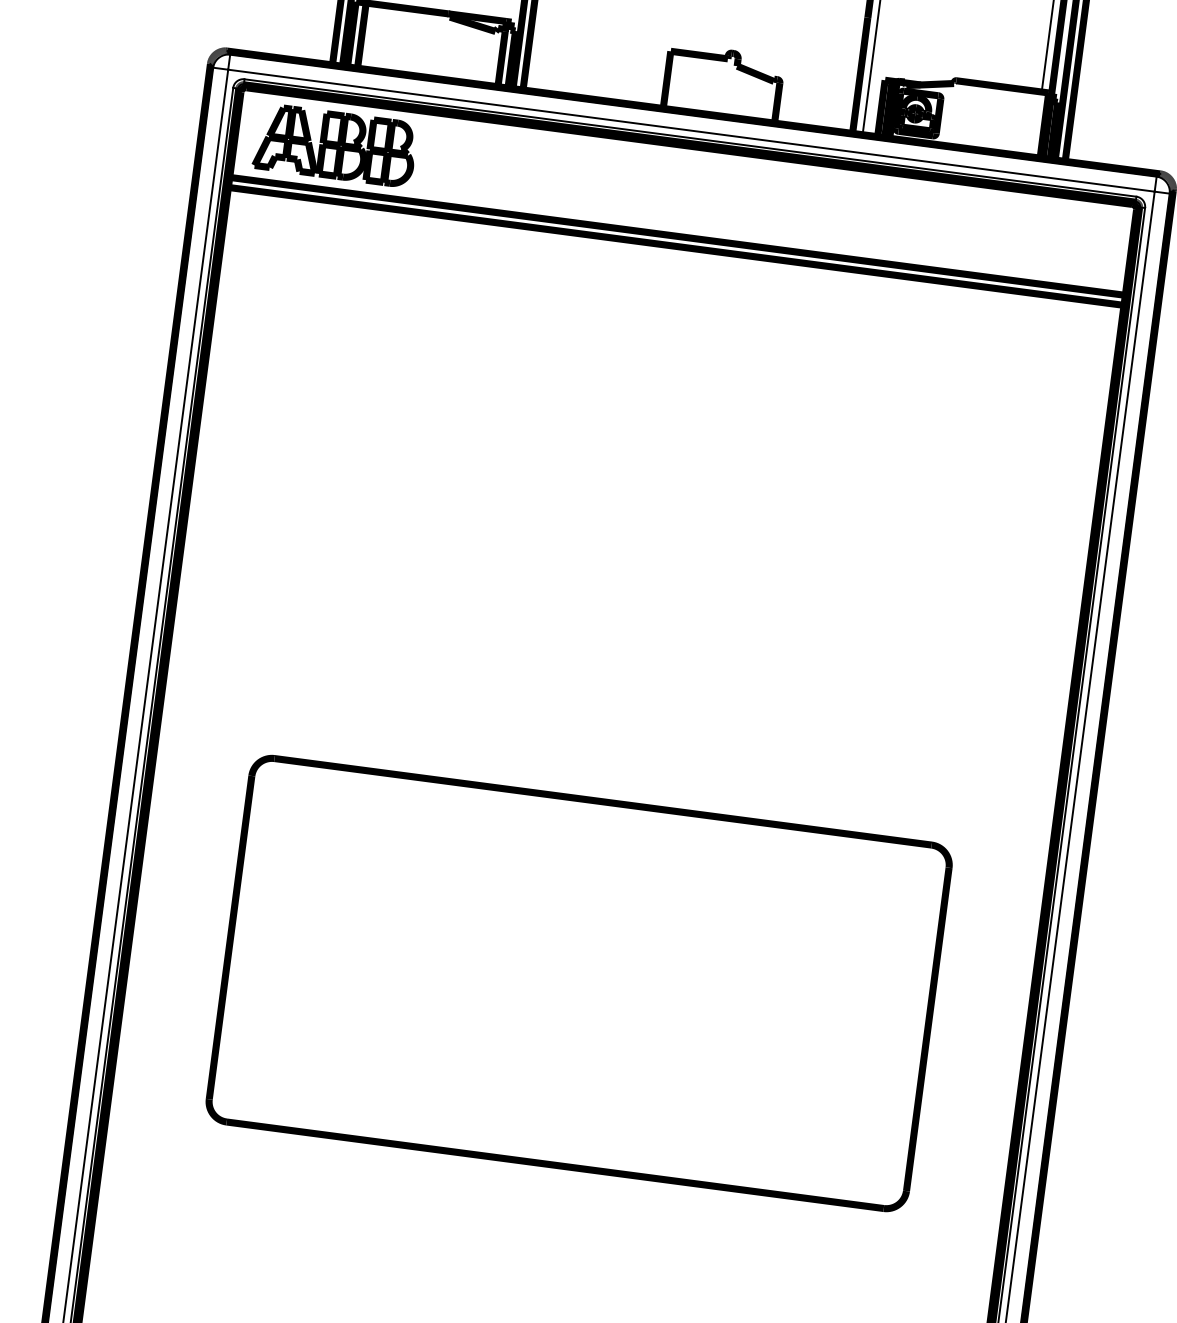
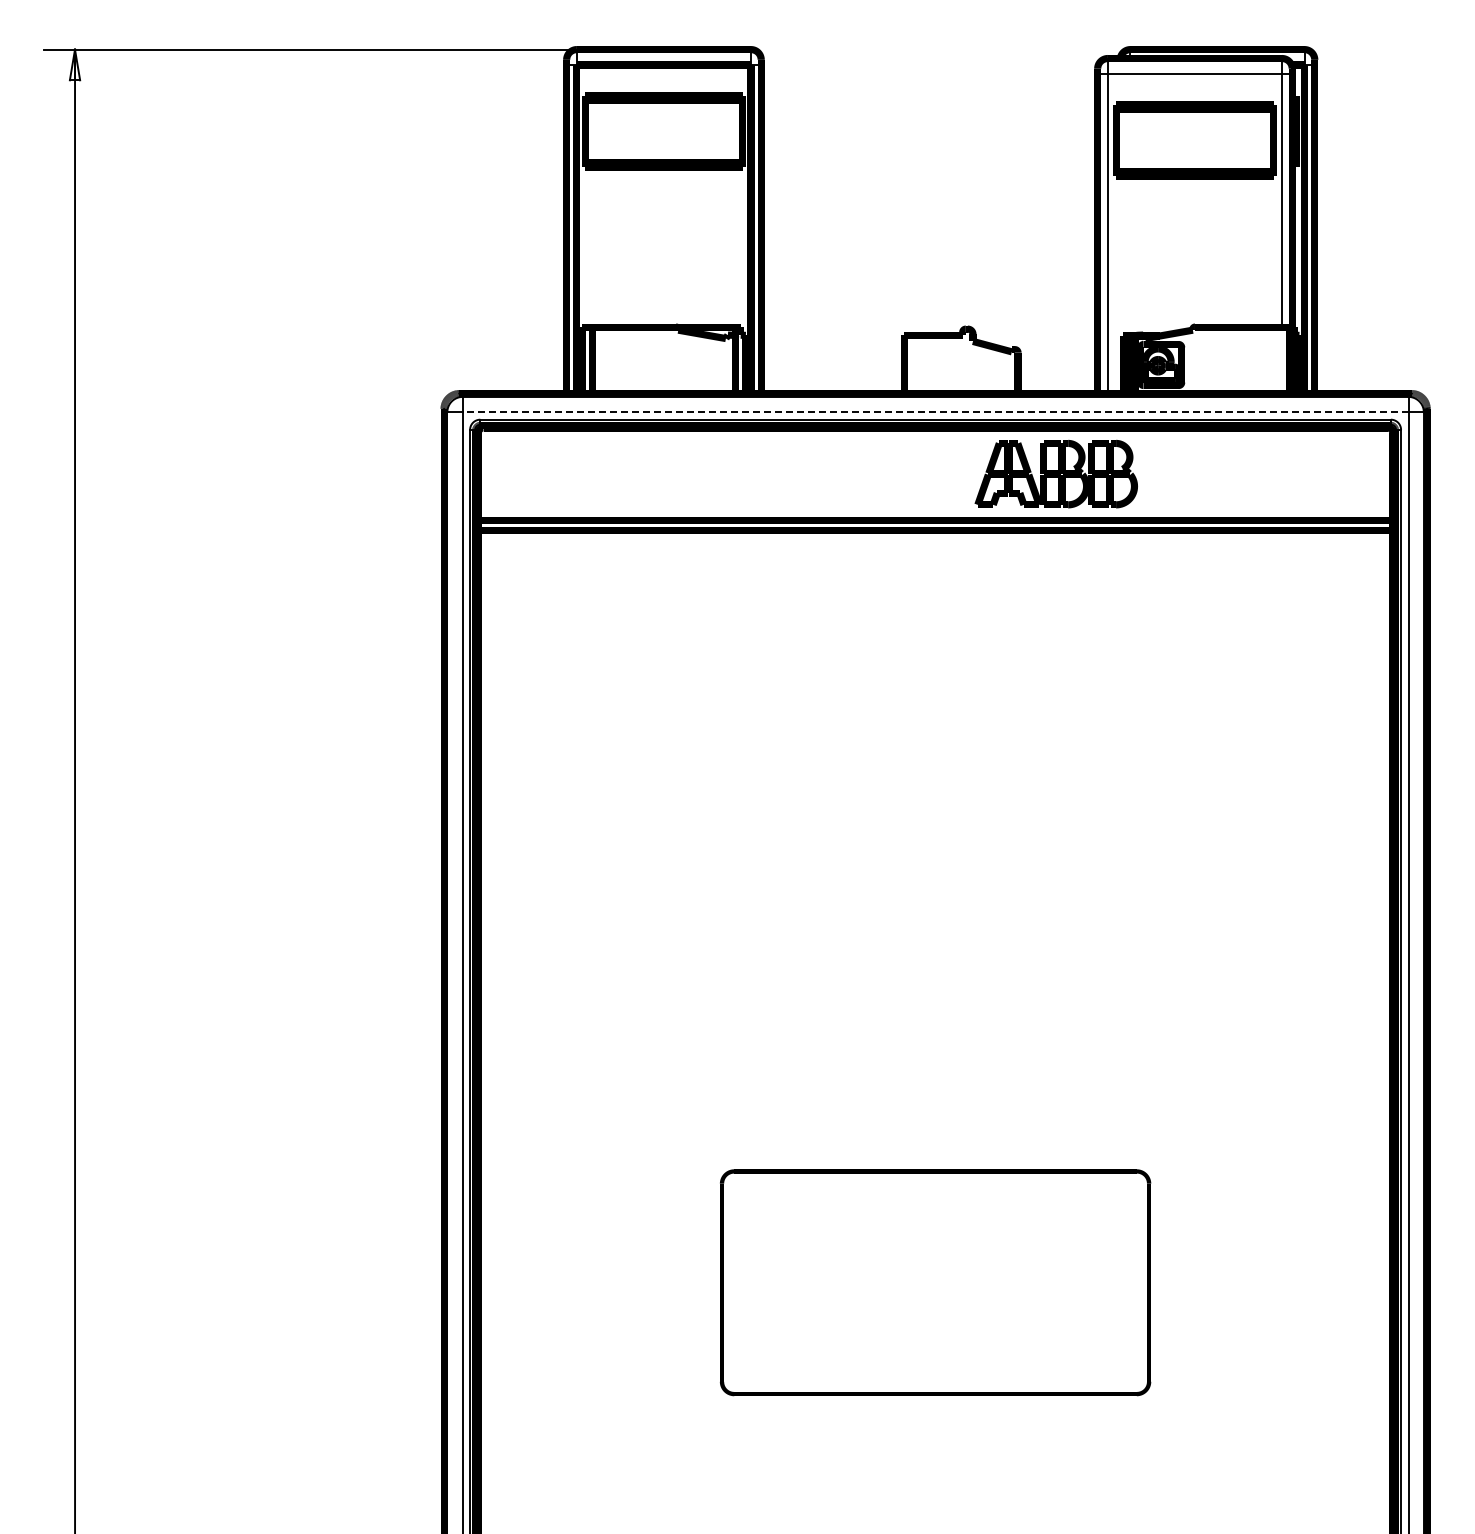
line: (691, 130) -> (935, 412), solid -> dashed
part: (334, 144) -> (1055, 473), moved
part: (579, 983) -> (935, 1282), size x0.6

